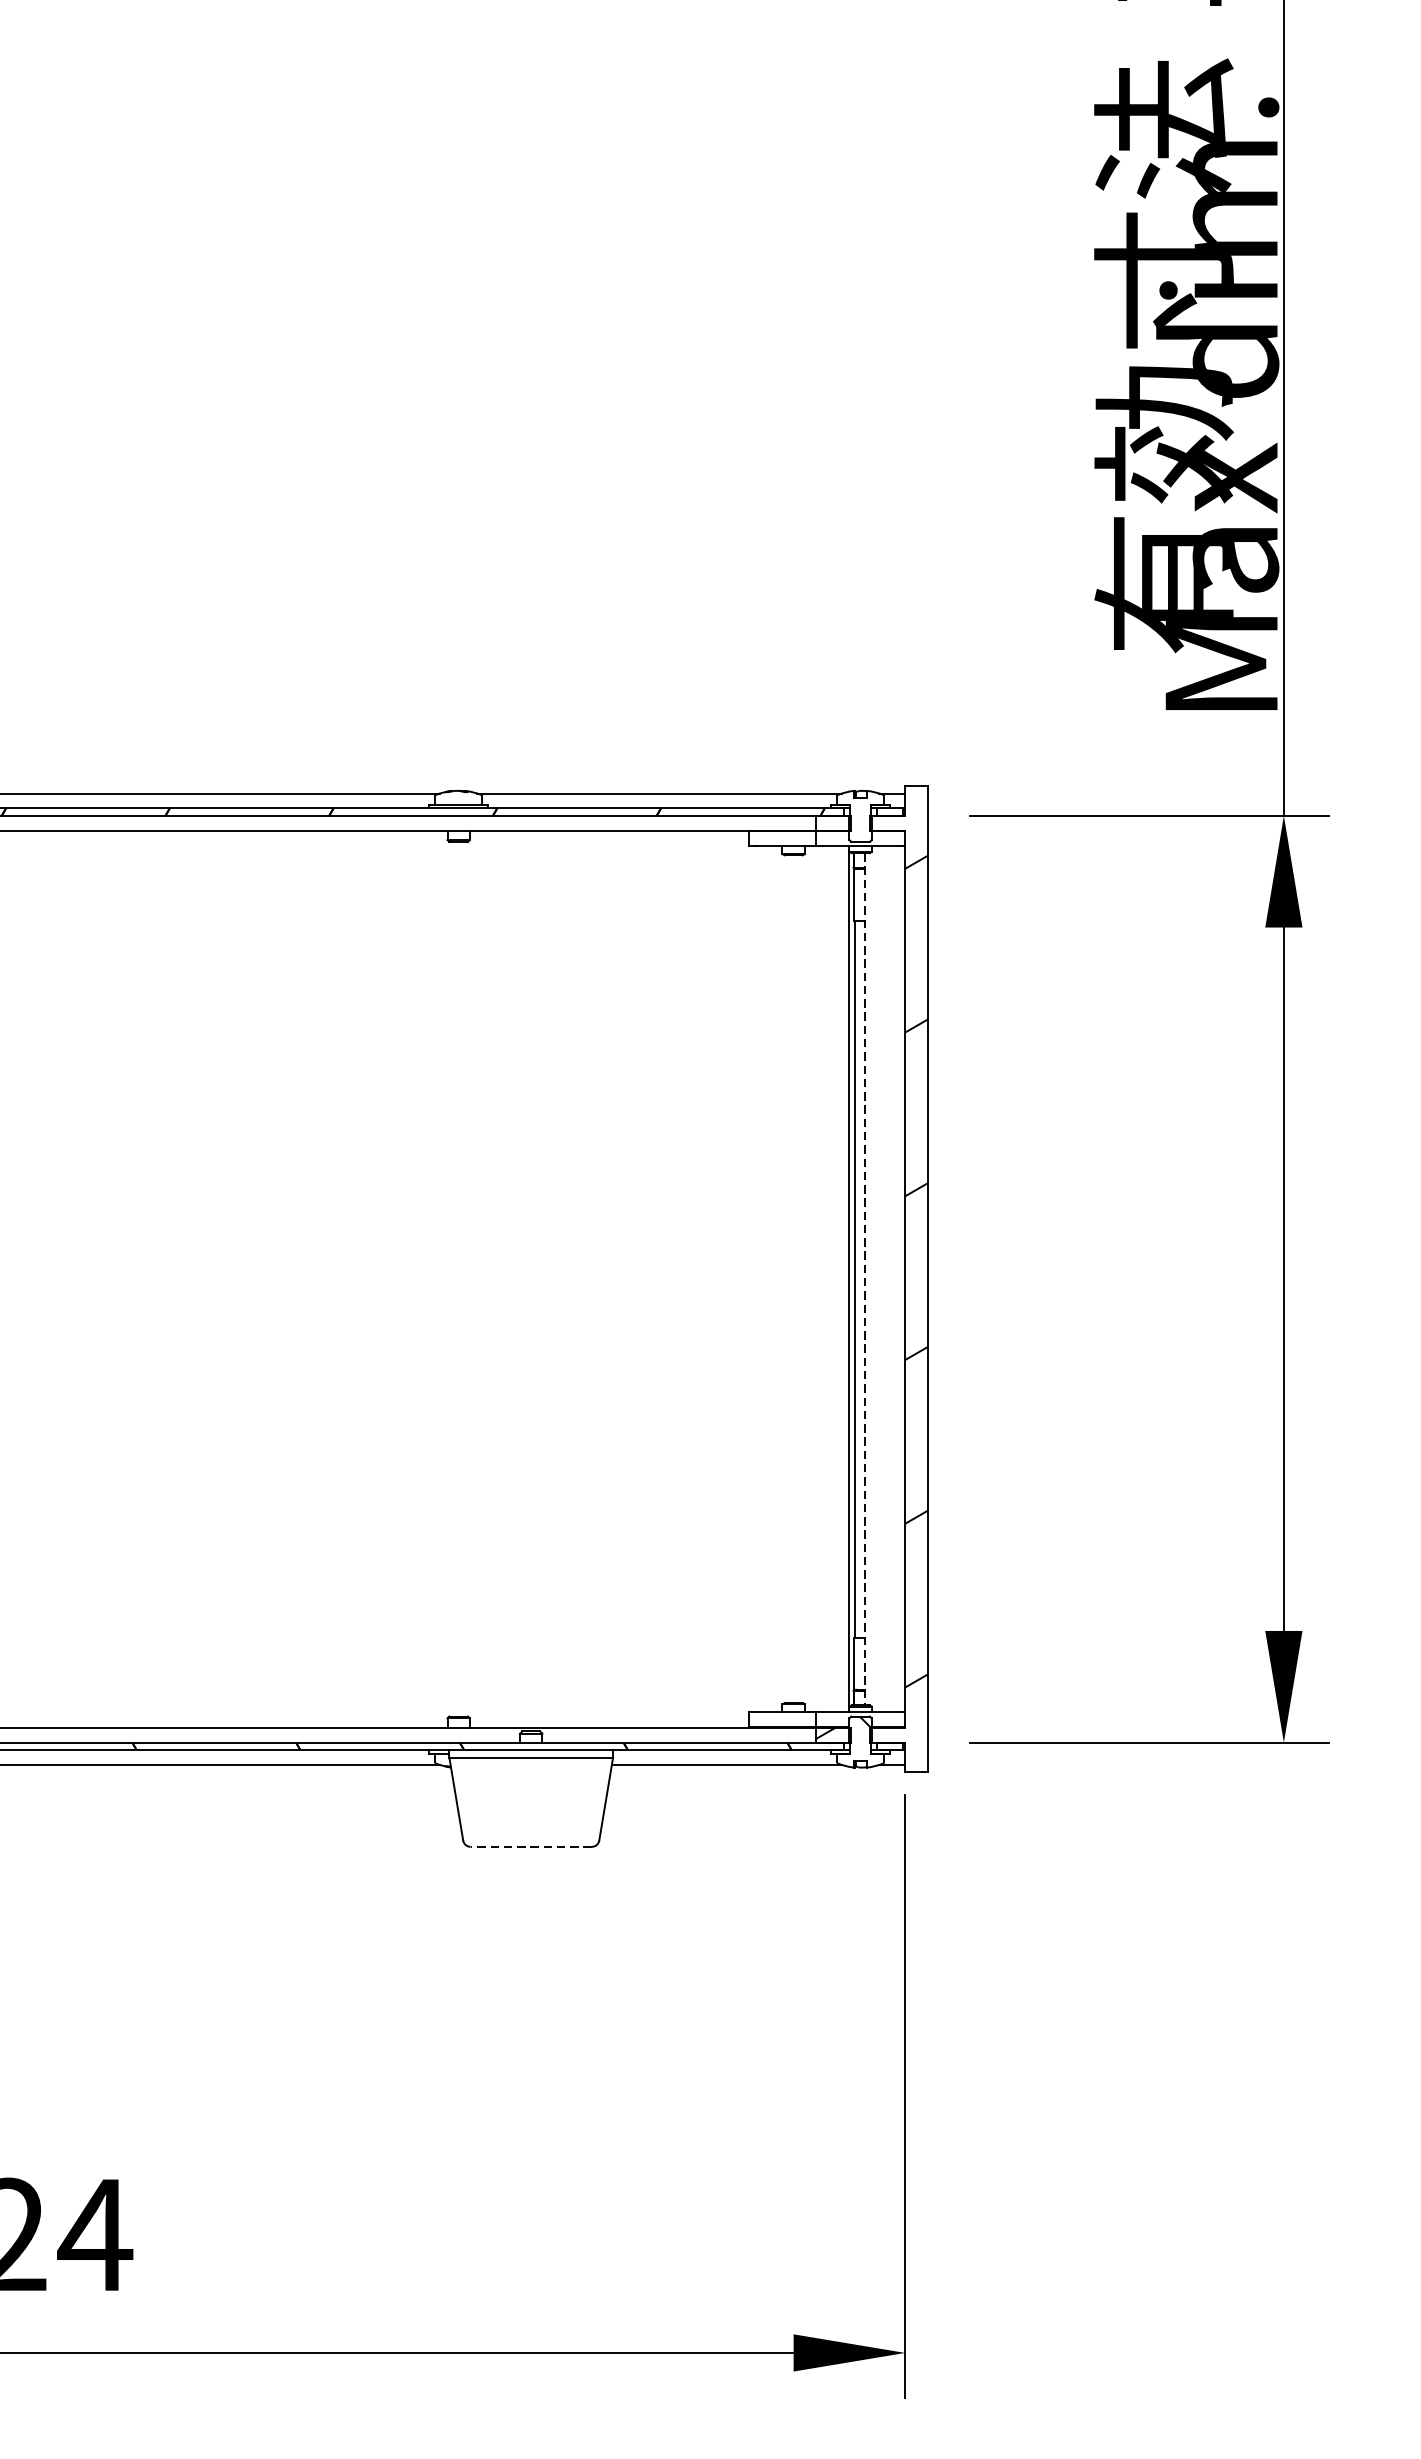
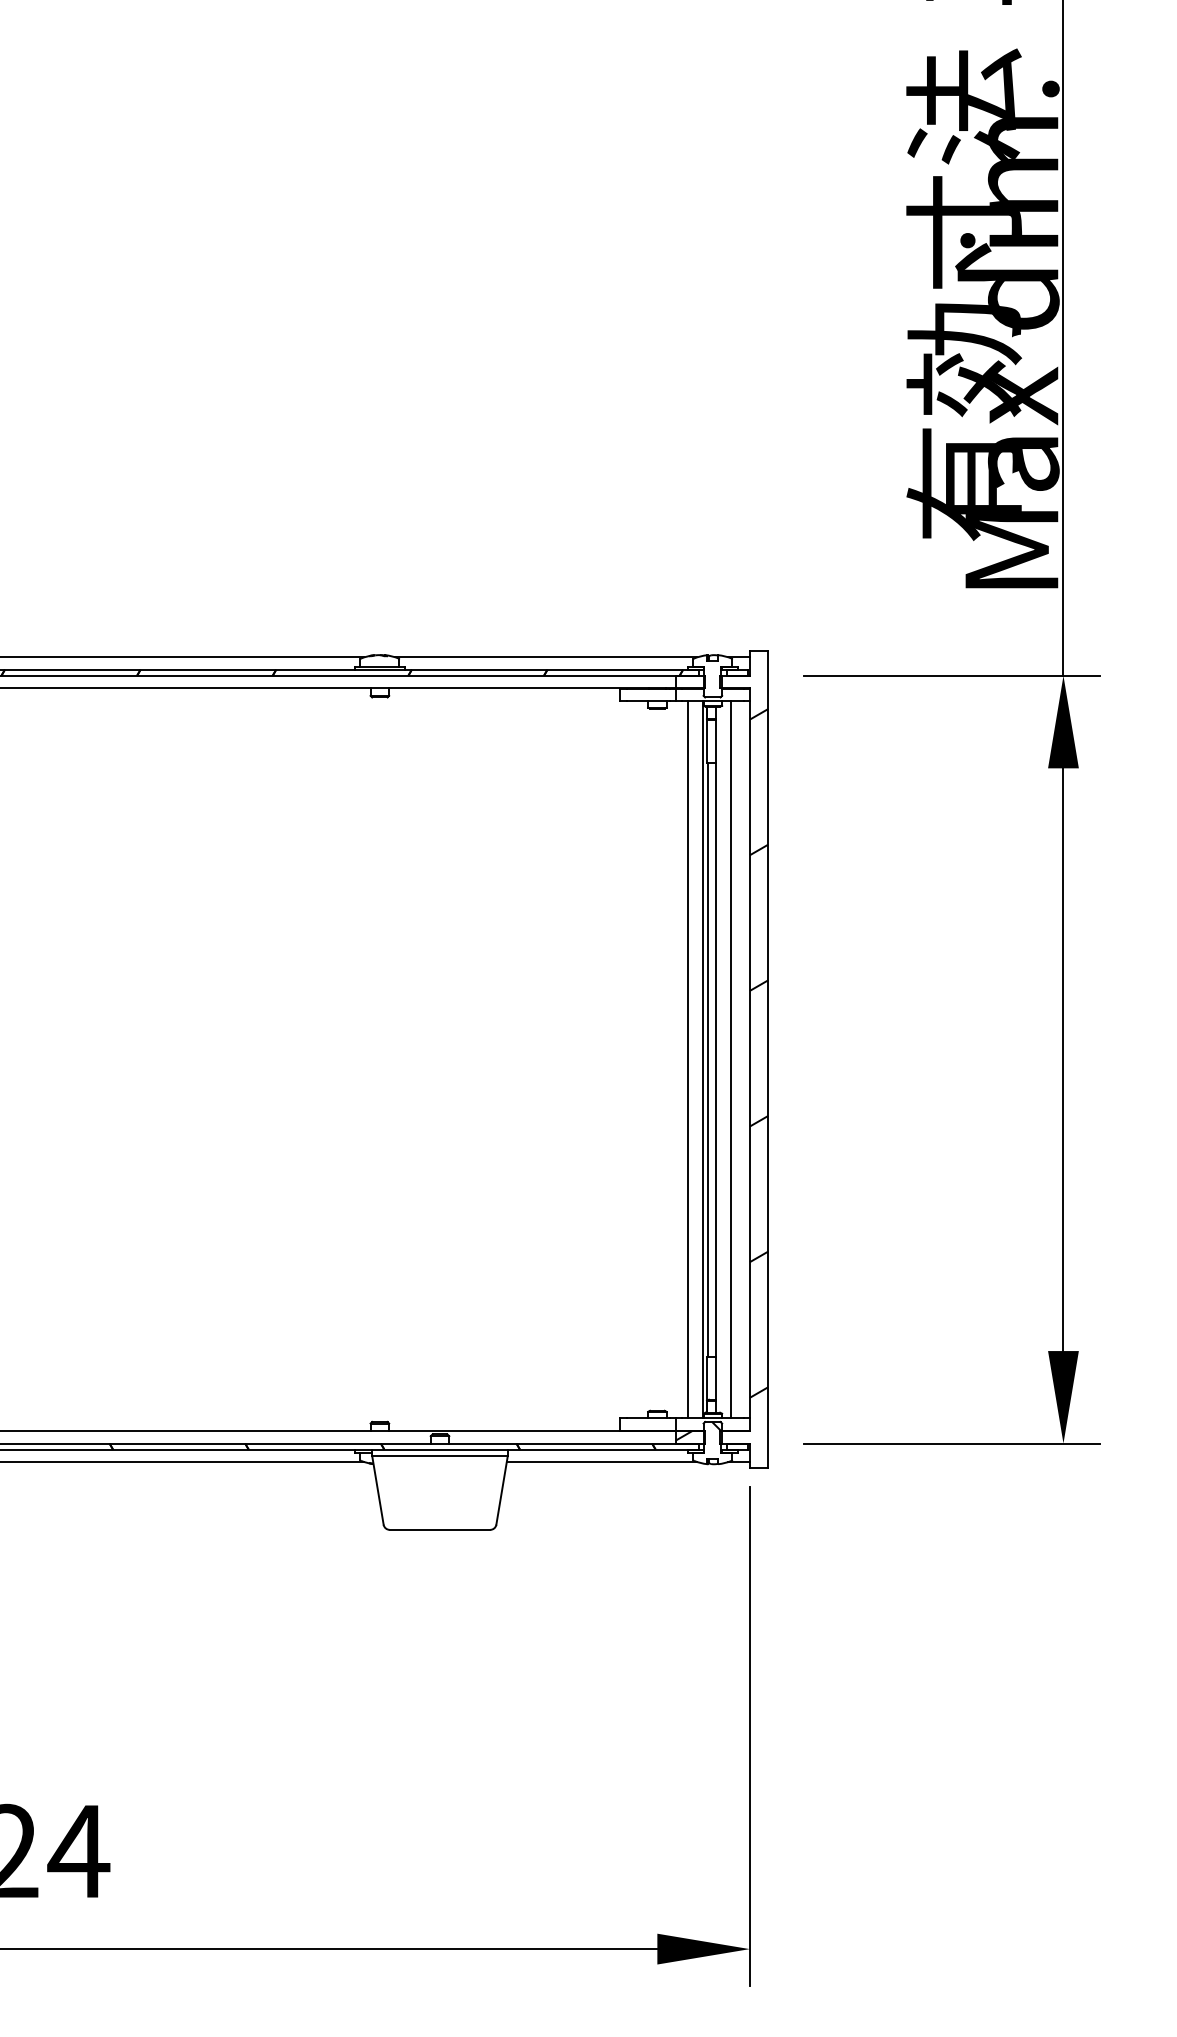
line: (831, 1278) -> (688, 1059), added
line: (865, 1278) -> (716, 1059), dashed -> solid
line: (883, 1278) -> (731, 1059), added
line: (530, 1846) -> (439, 1529), dashed -> solid

